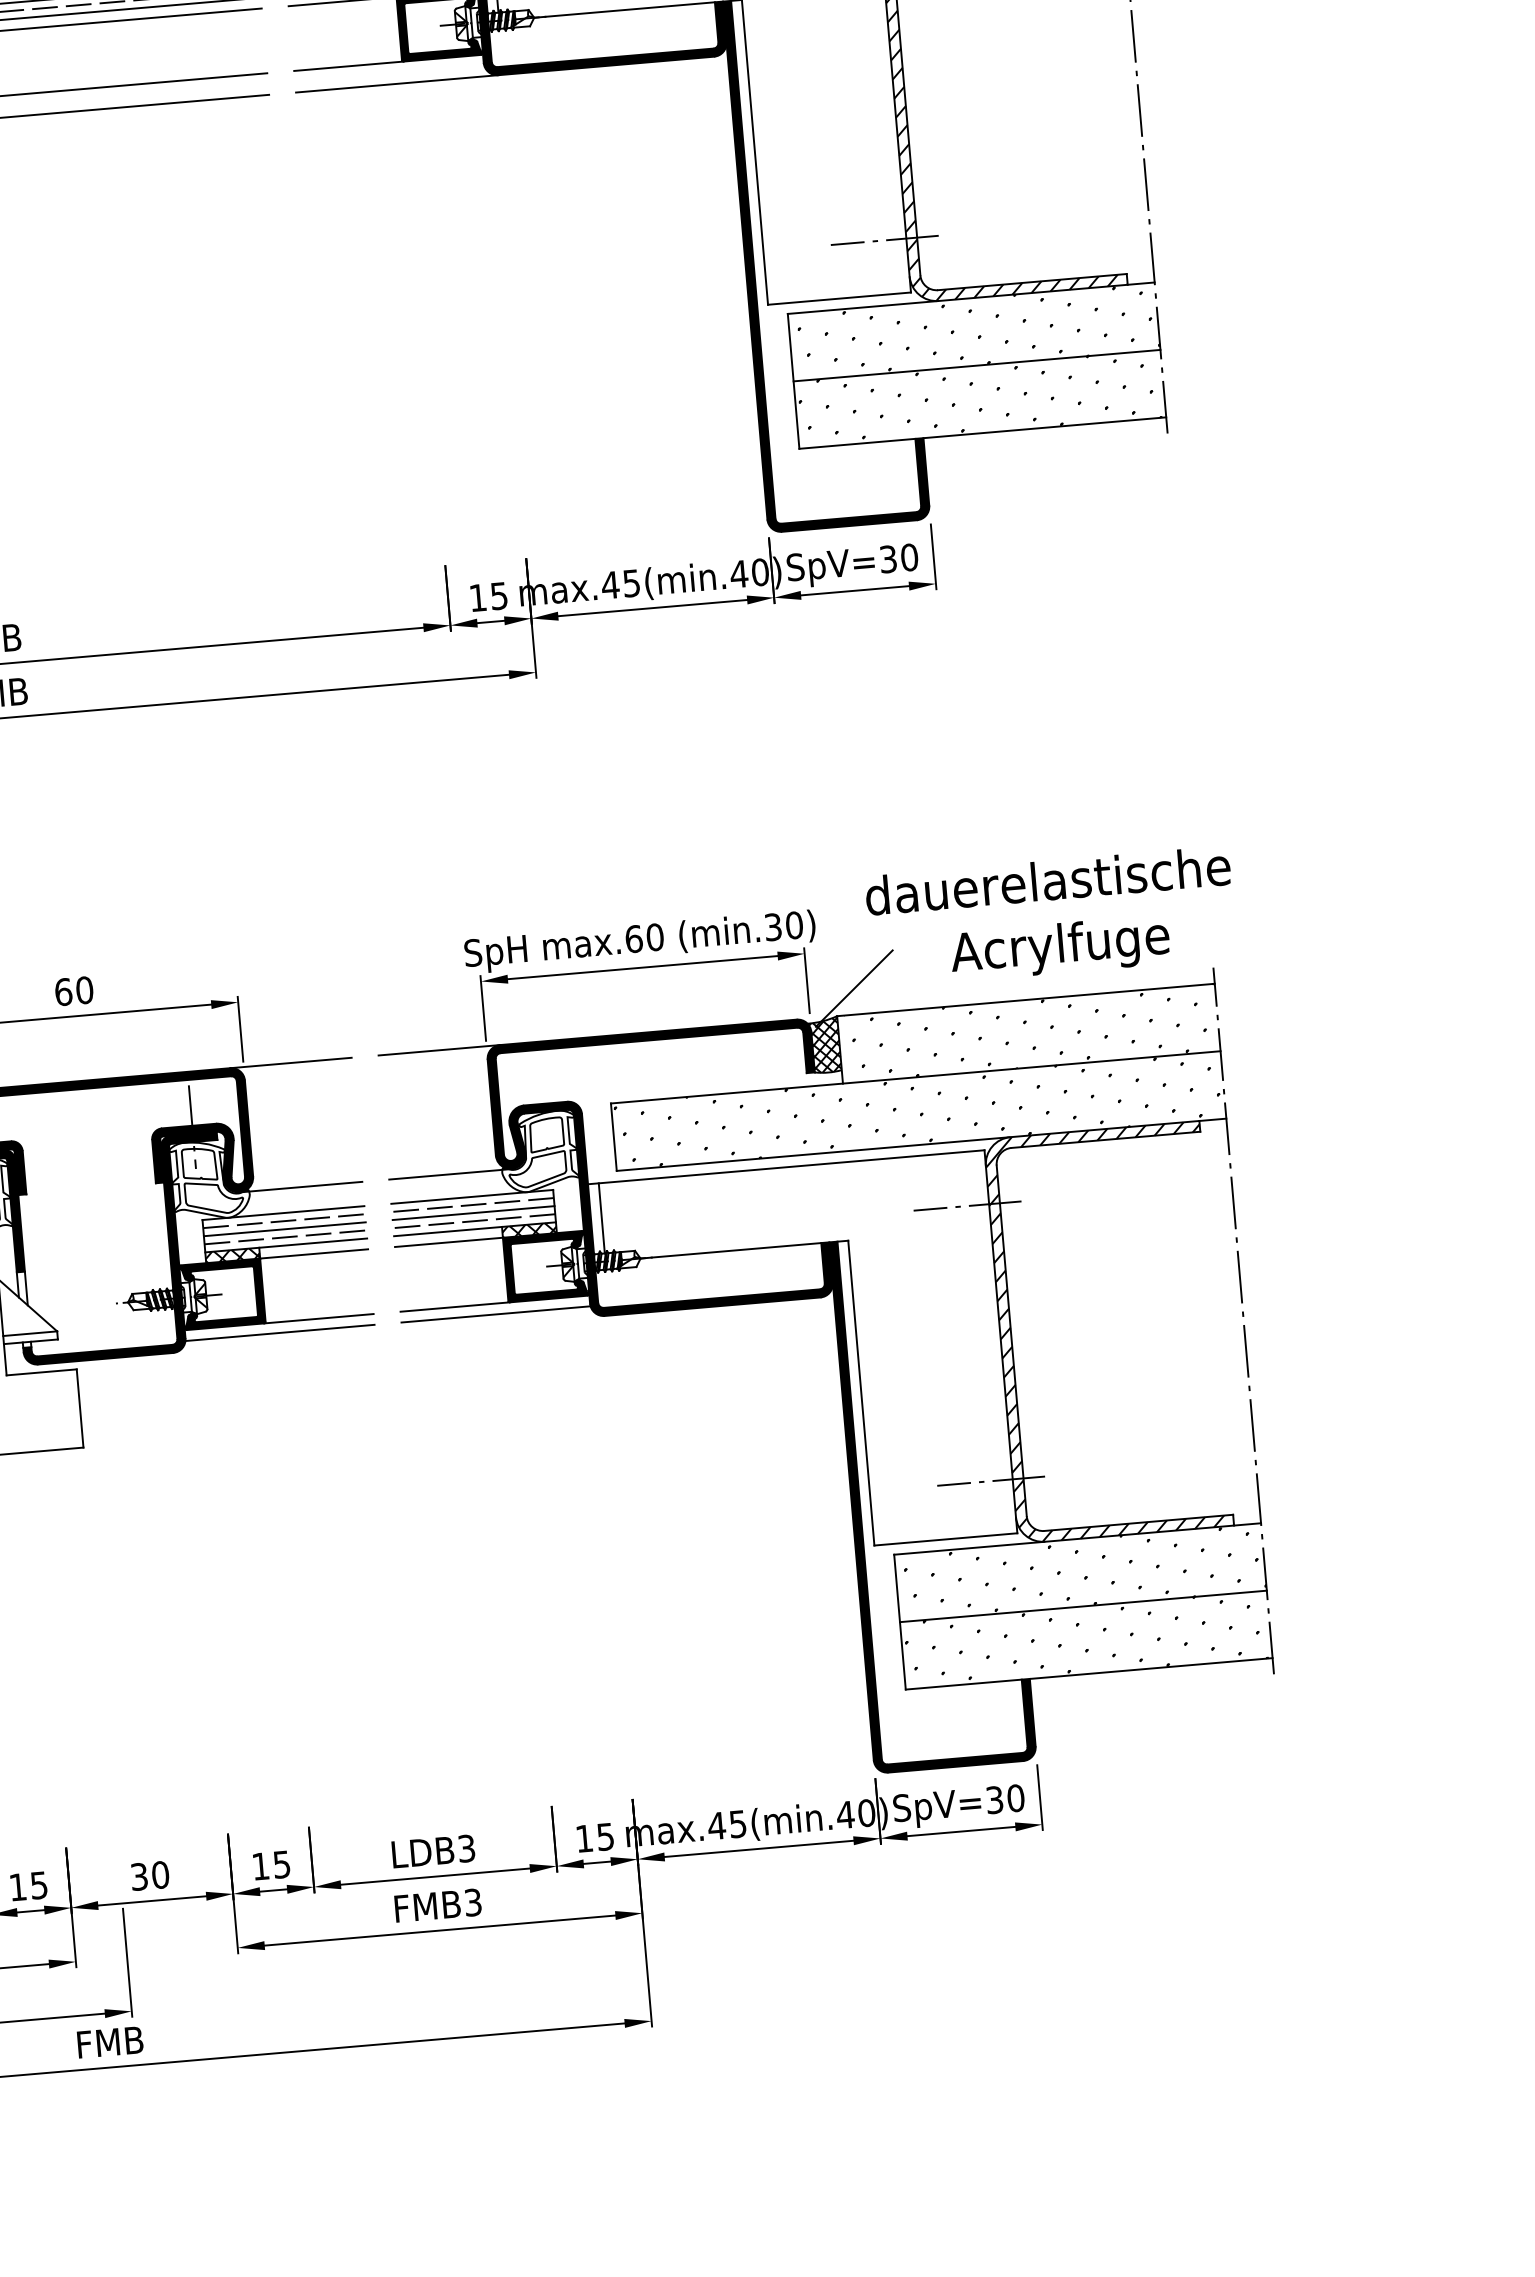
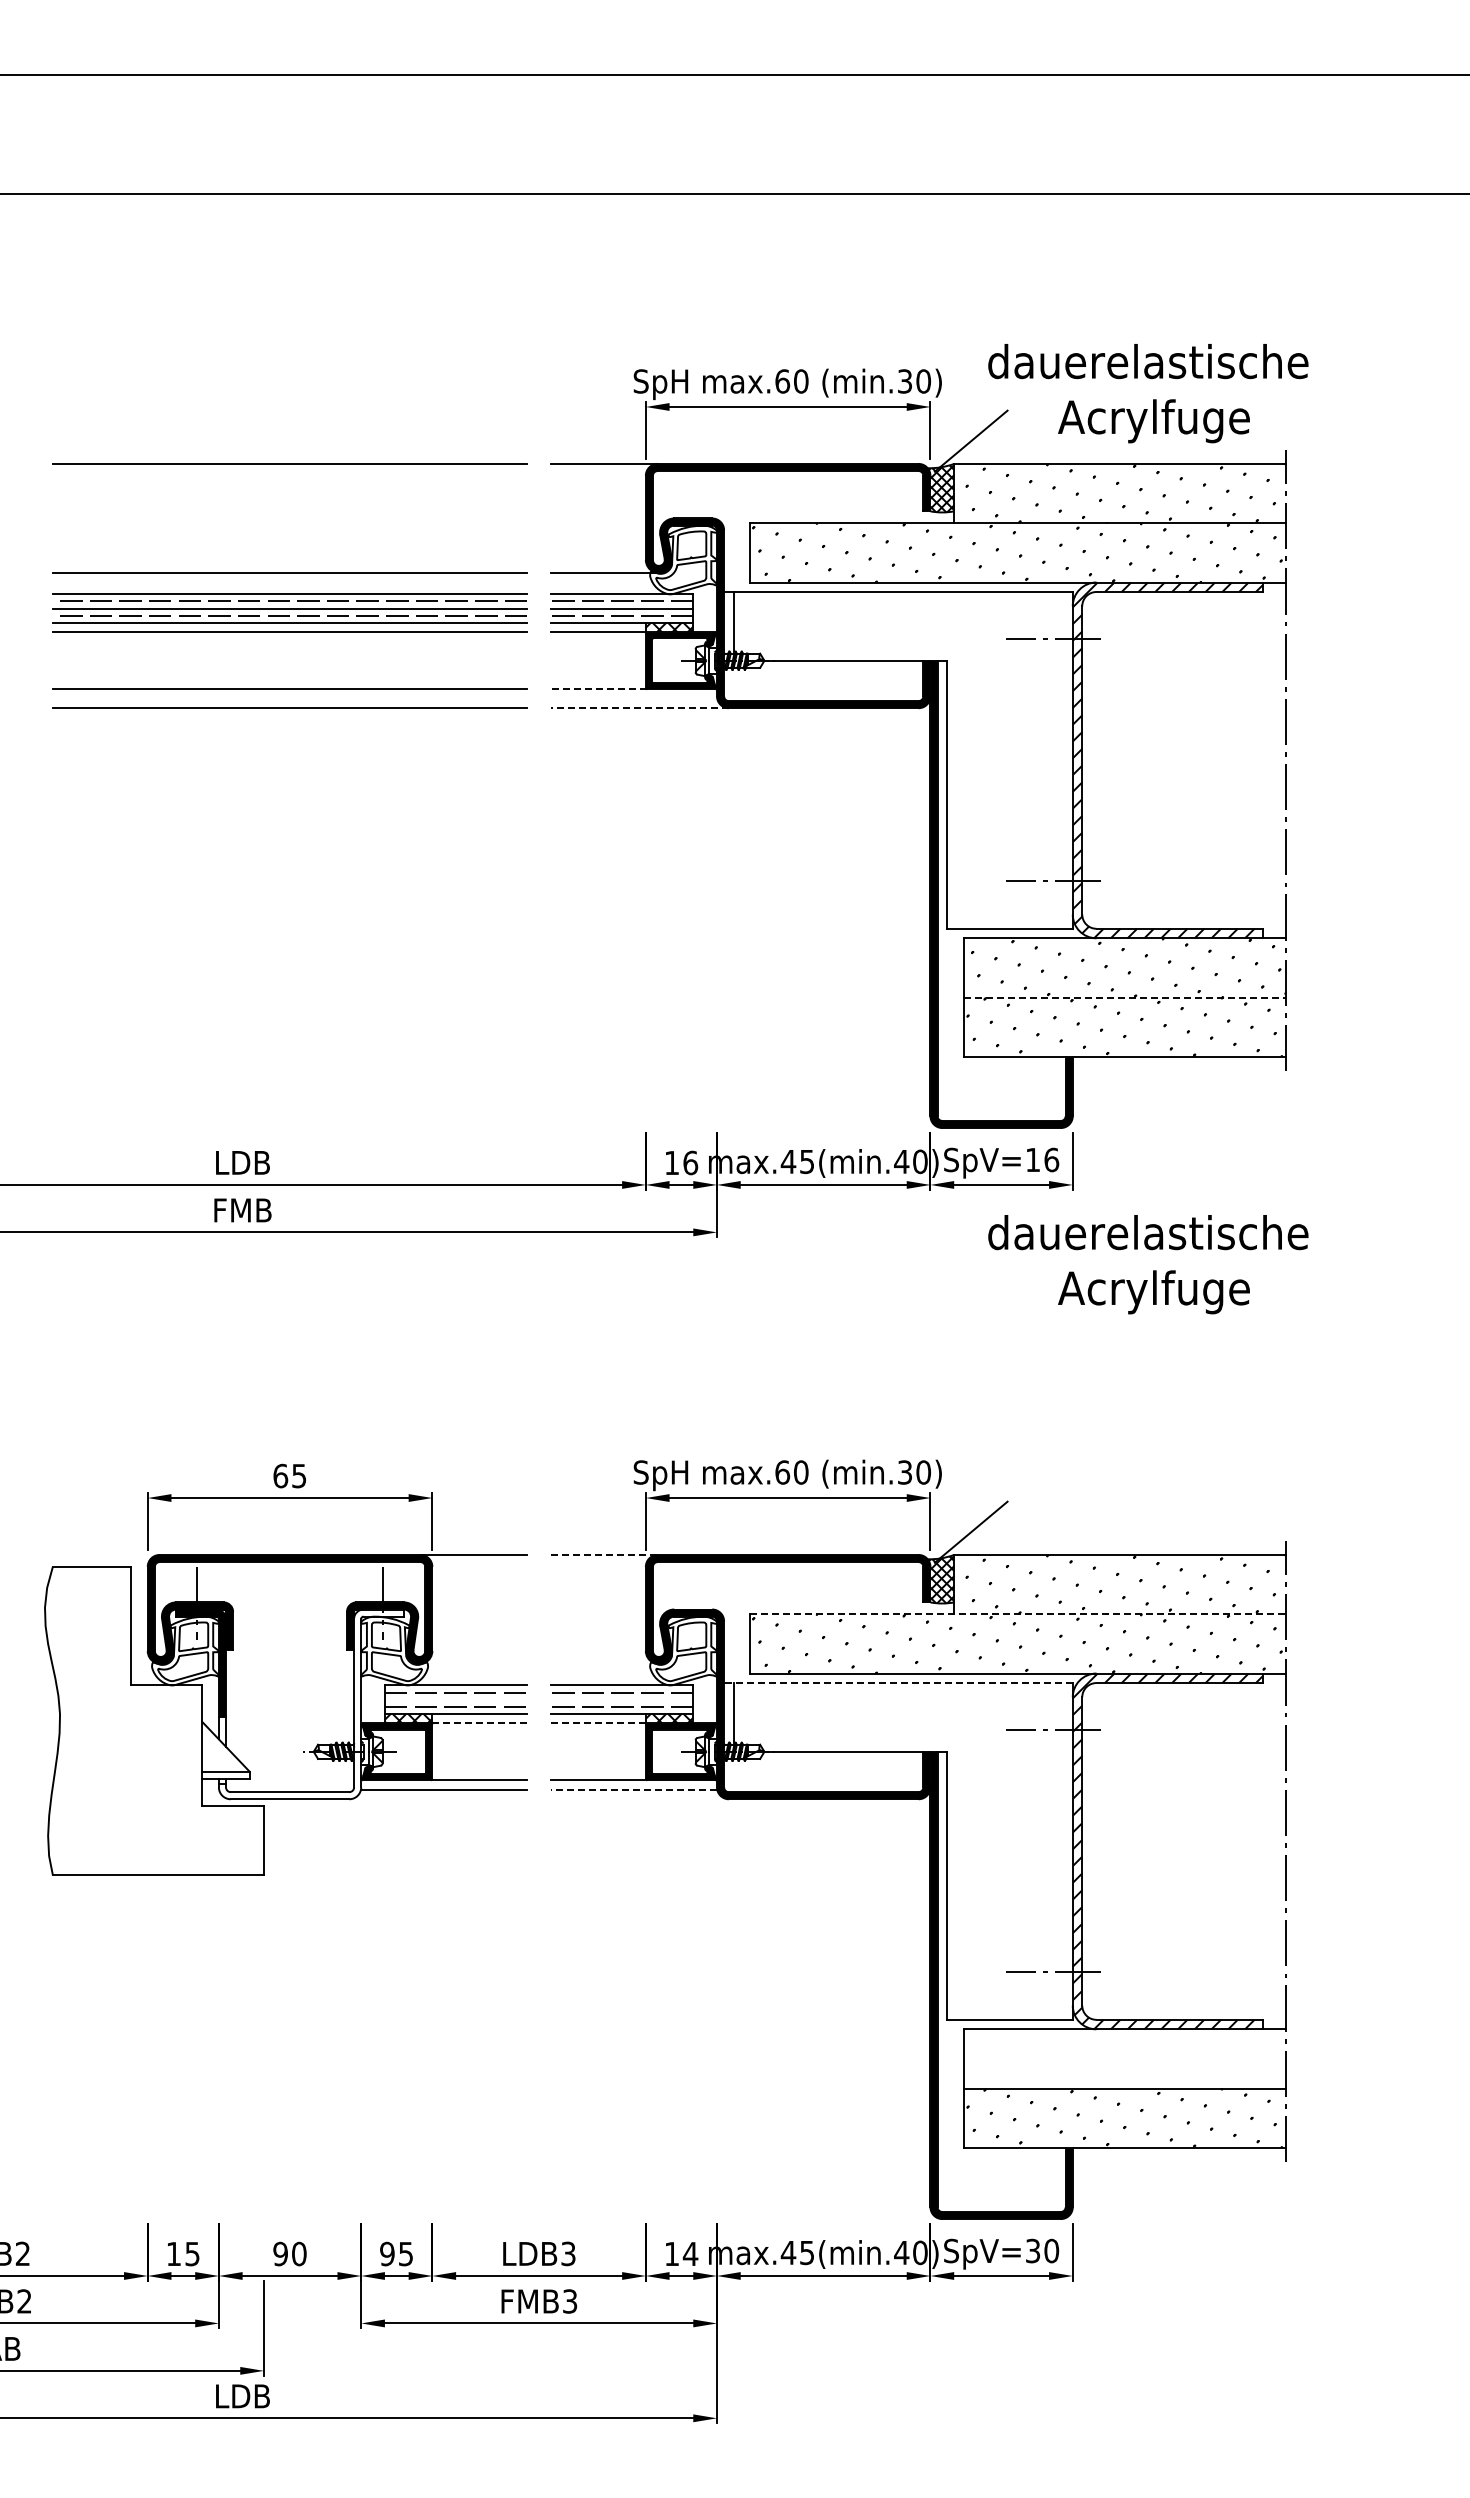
line: (348, 66) -> (598, 689), solid -> dashed
line: (396, 84) -> (639, 708), solid -> dashed
line: (977, 365) -> (1125, 997), solid -> dashed
text: (899, 557) -> (1042, 1159), SpV=30 -> SpV=16
text: (499, 595) -> (690, 1162), 15 -> 16
text: (1051, 917) -> (1148, 1264), moved
text: (84, 989) -> (299, 1475), 60 -> 65
line: (439, 1049) -> (604, 1554), solid -> dashed
line: (916, 1077) -> (1018, 1614), solid -> dashed
line: (785, 1167) -> (897, 1683), solid -> dashed
line: (450, 1174) -> (604, 1664), removed
line: (301, 1187) -> (473, 1664), removed
line: (472, 1212) -> (621, 1699), removed
line: (284, 1229) -> (455, 1699), removed
line: (447, 1242) -> (597, 1723), solid -> dashed
fill: (119, 1248) -> (310, 1704), removed
line: (314, 1254) -> (480, 1723), solid -> dashed
line: (495, 1314) -> (633, 1789), solid -> dashed
hatch: (1084, 1571) -> (1128, 2058), removed
text: (605, 1837) -> (690, 2254), 15 -> 14
text: (260, 1865) -> (387, 2253), 15 -> 95
text: (139, 1876) -> (280, 2253), 30 -> 90
text: (109, 2042) -> (242, 2396), FMB -> LDB

